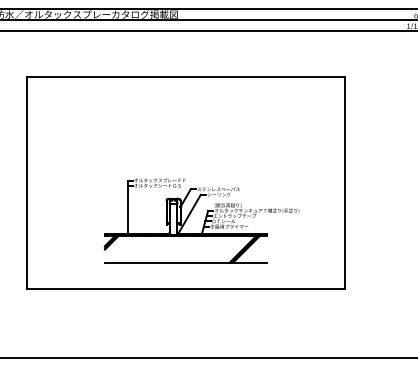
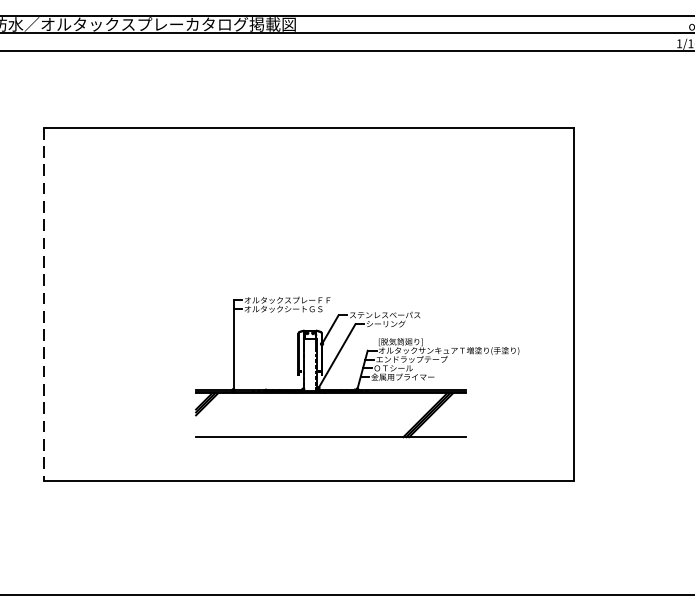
line: (26, 183) -> (43, 305), solid -> dashed
part: (201, 220) -> (356, 366), moved

